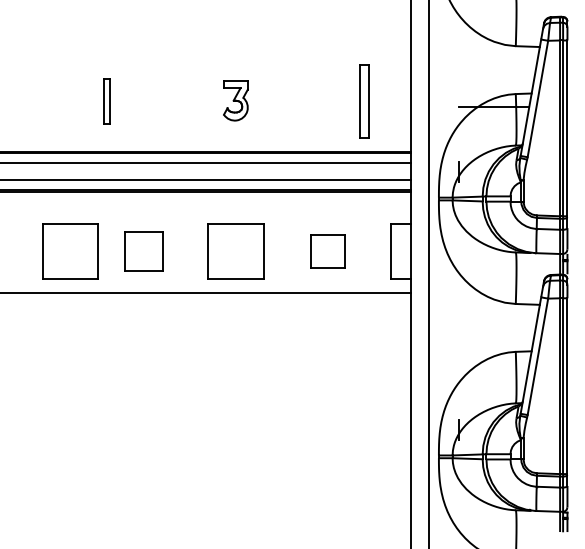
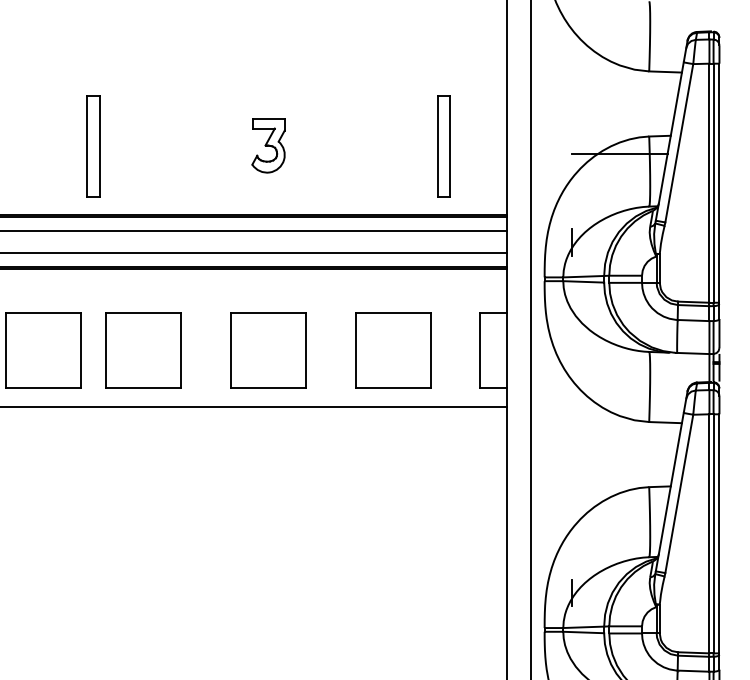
part: (106, 101) -> (92, 146), size x1.67
part: (143, 251) -> (142, 350), size x1.43
part: (327, 251) -> (393, 350), size x1.67

